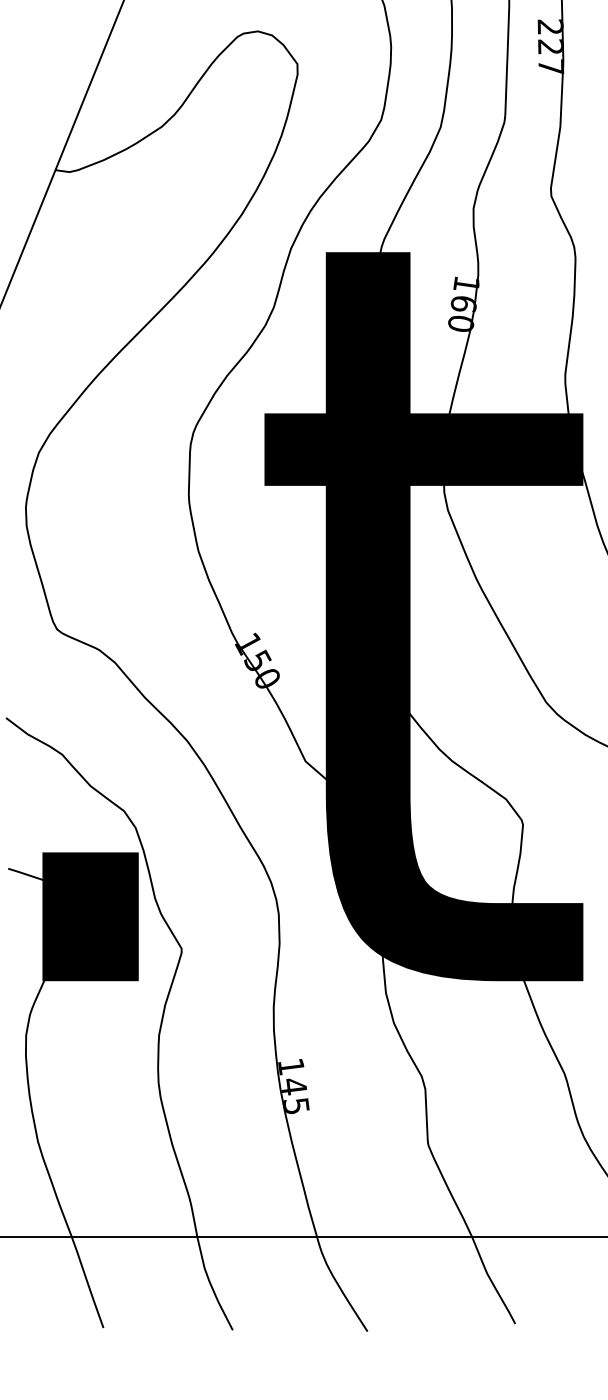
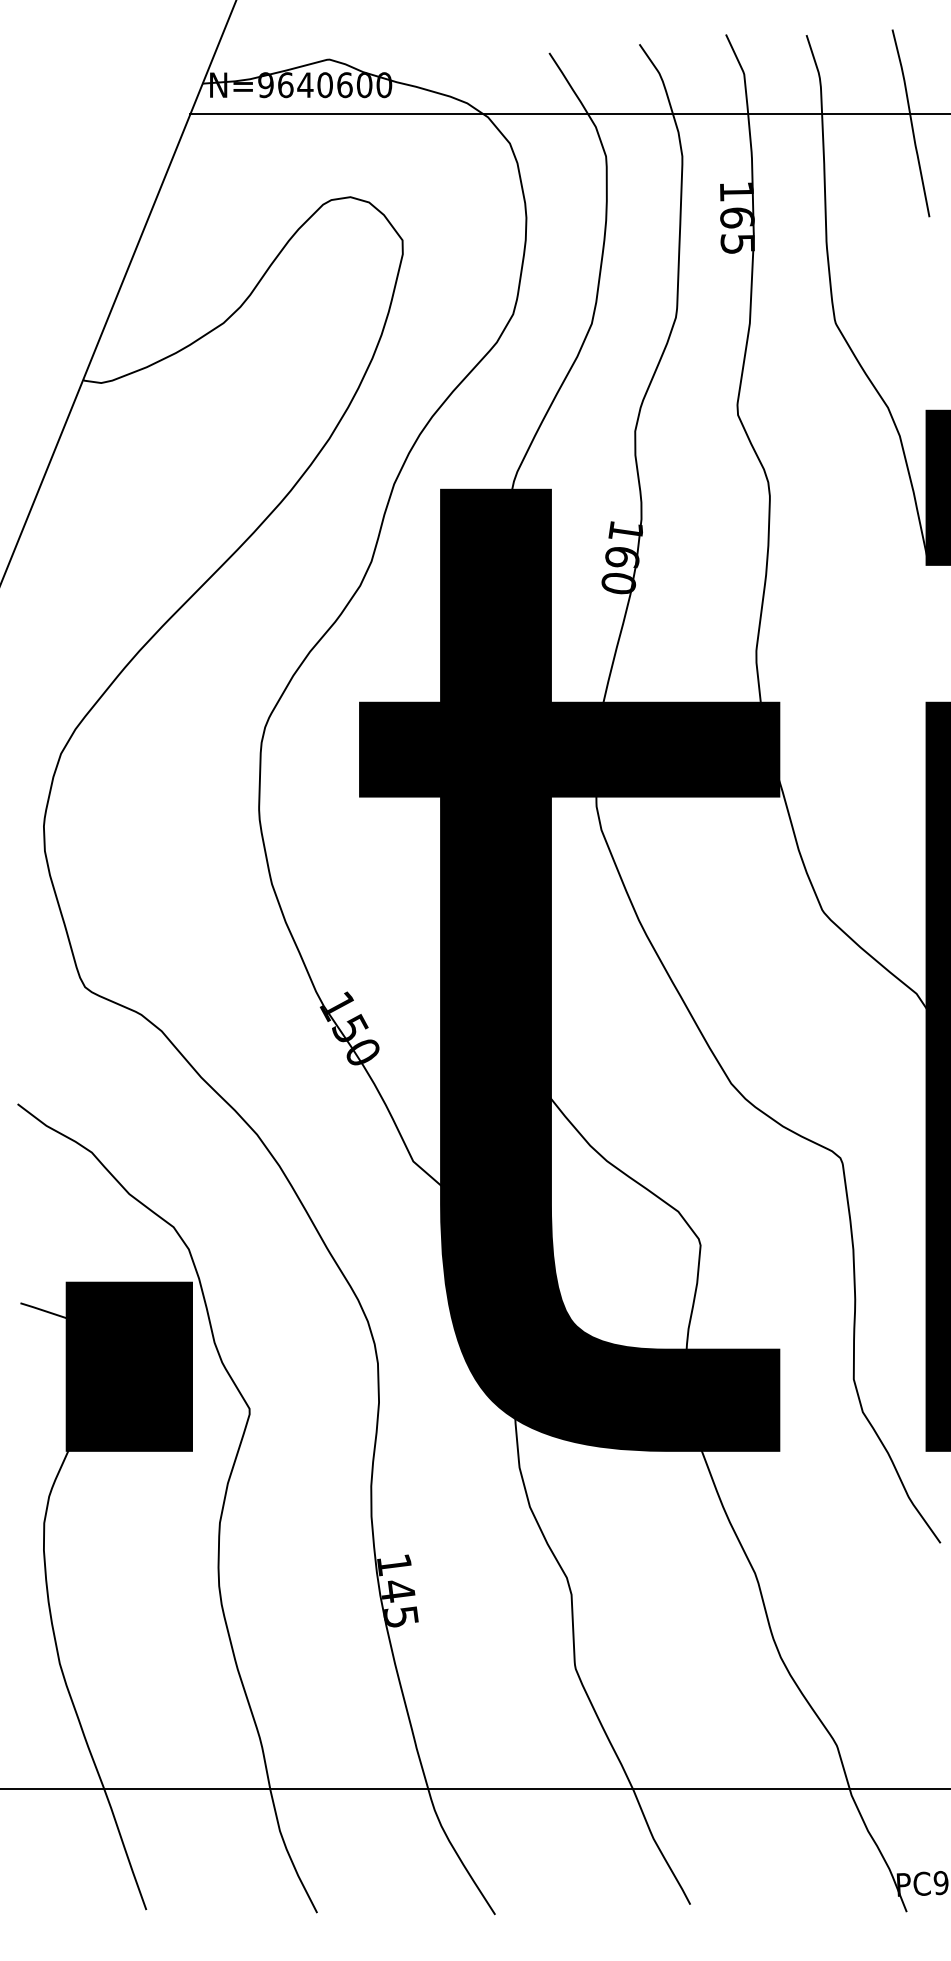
text: (550, 46) -> (737, 217), 227 -> 165

